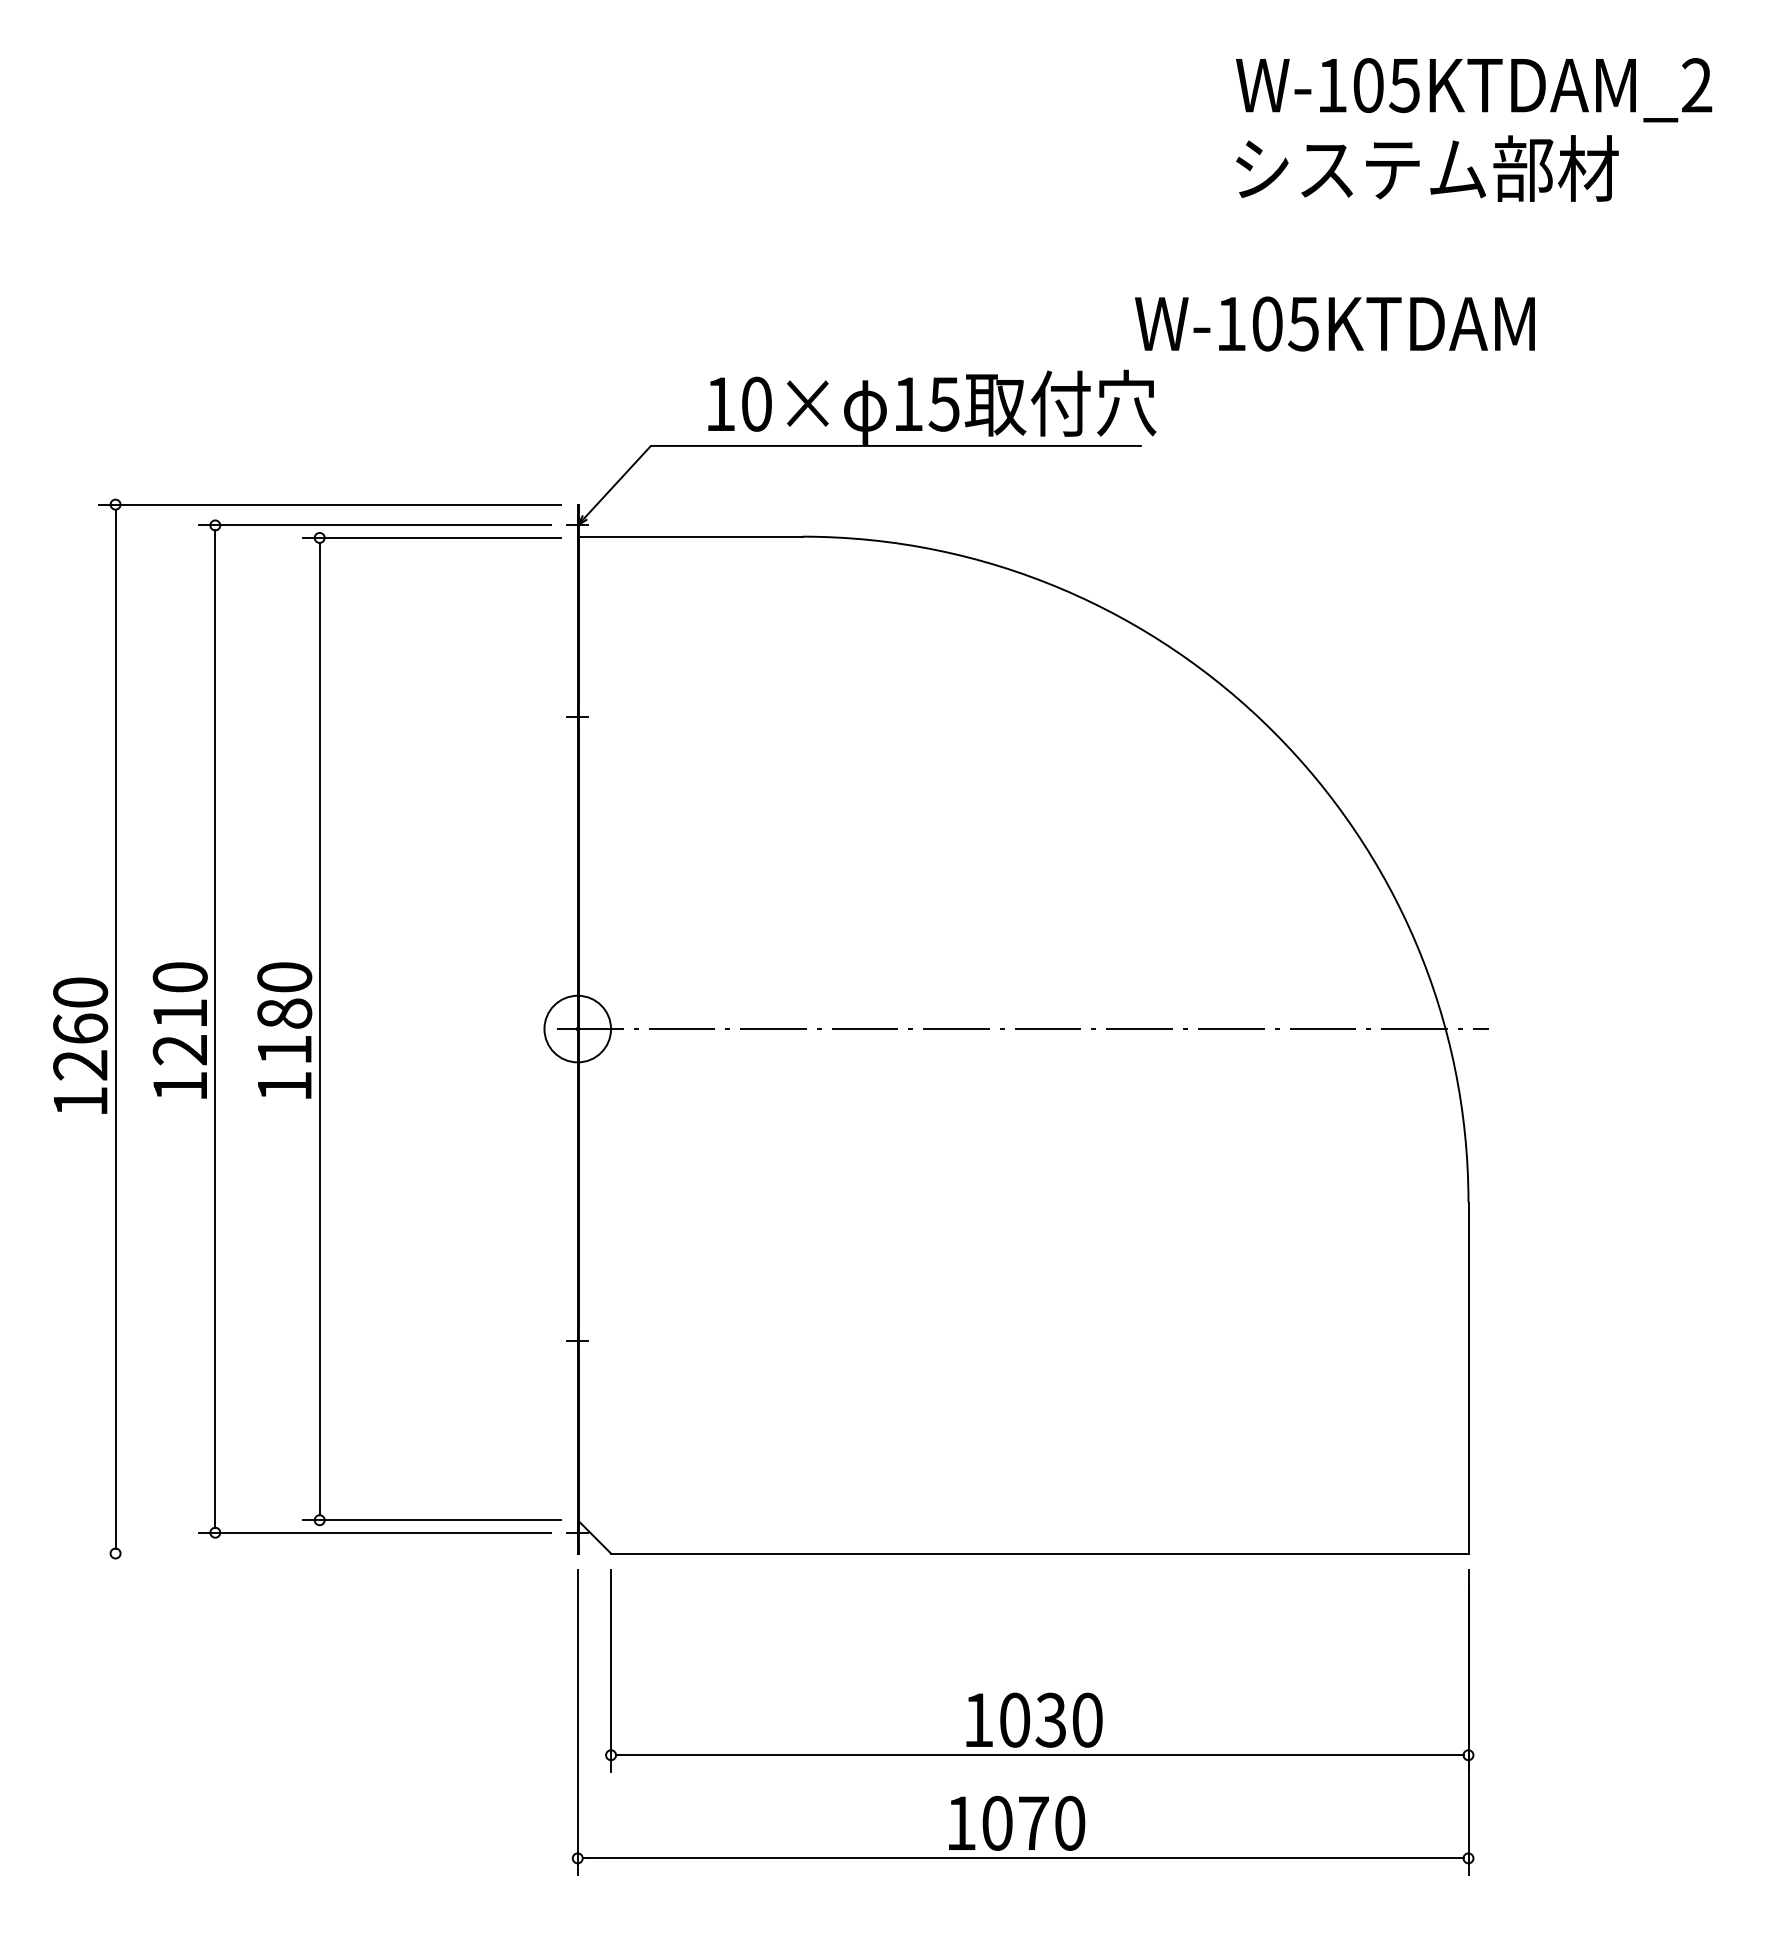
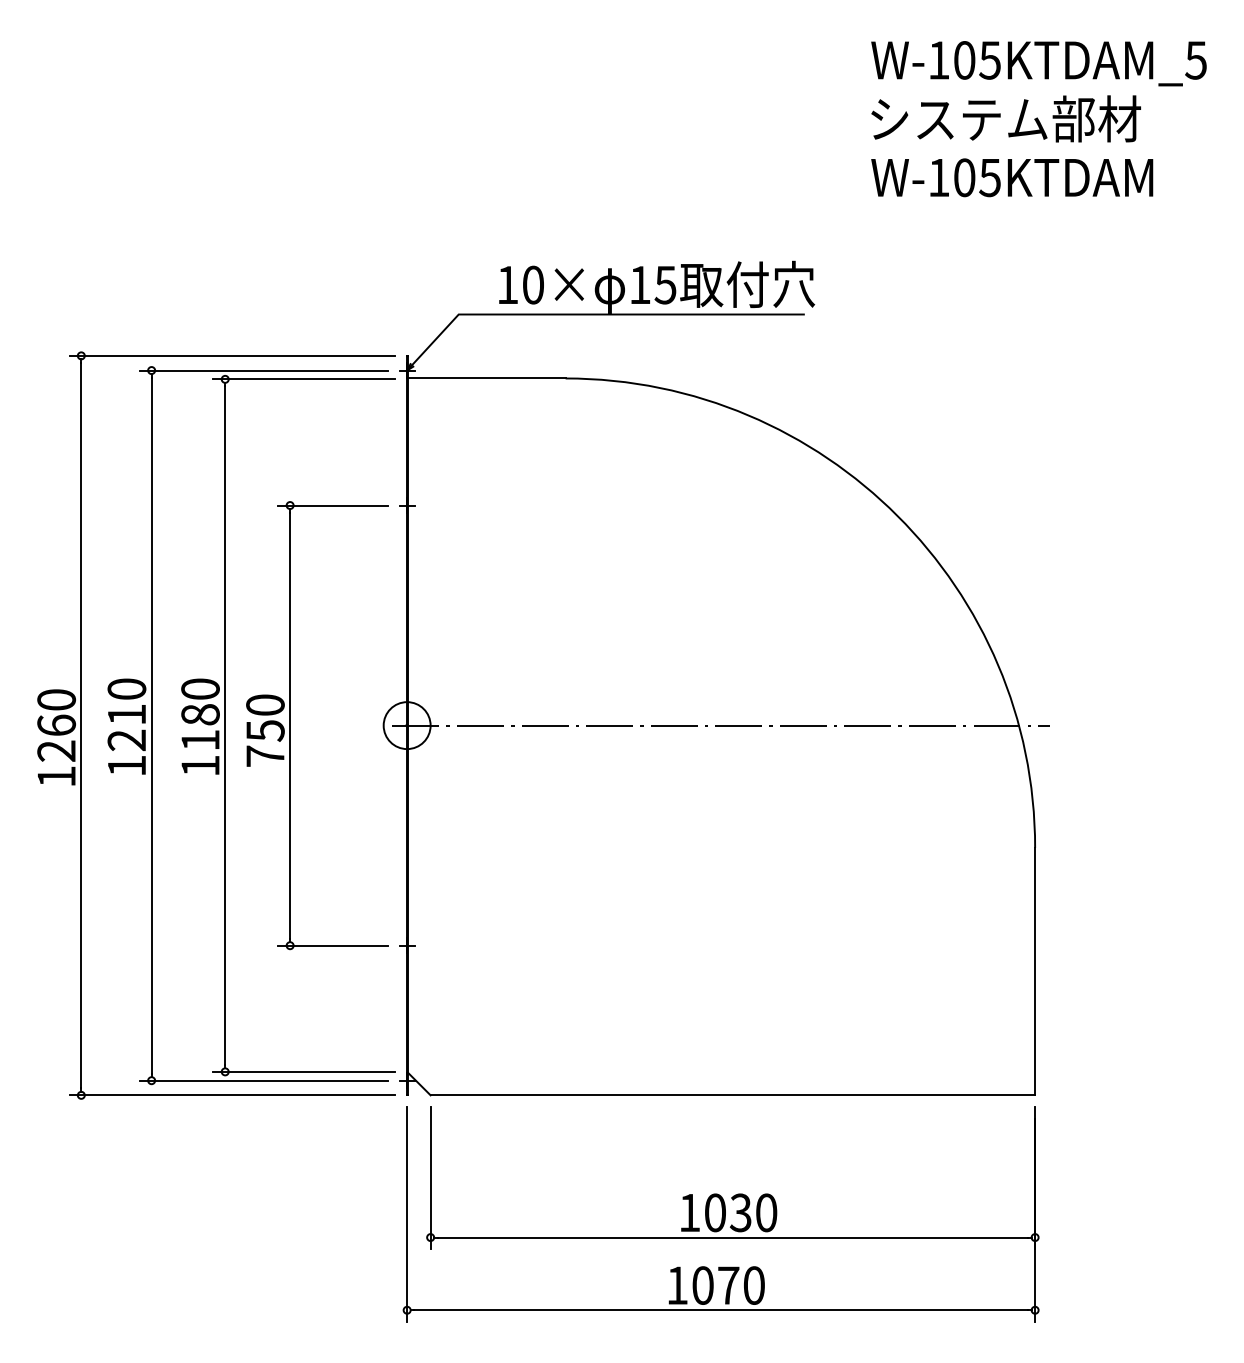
text: (1696, 85) -> (1195, 60), W-105KTDAM_2 -> W-105KTDAM_5
text: (1334, 323) -> (1011, 177), moved
part: (412, 1029) -> (290, 725), added
line: (329, 1553) -> (232, 1095), added

